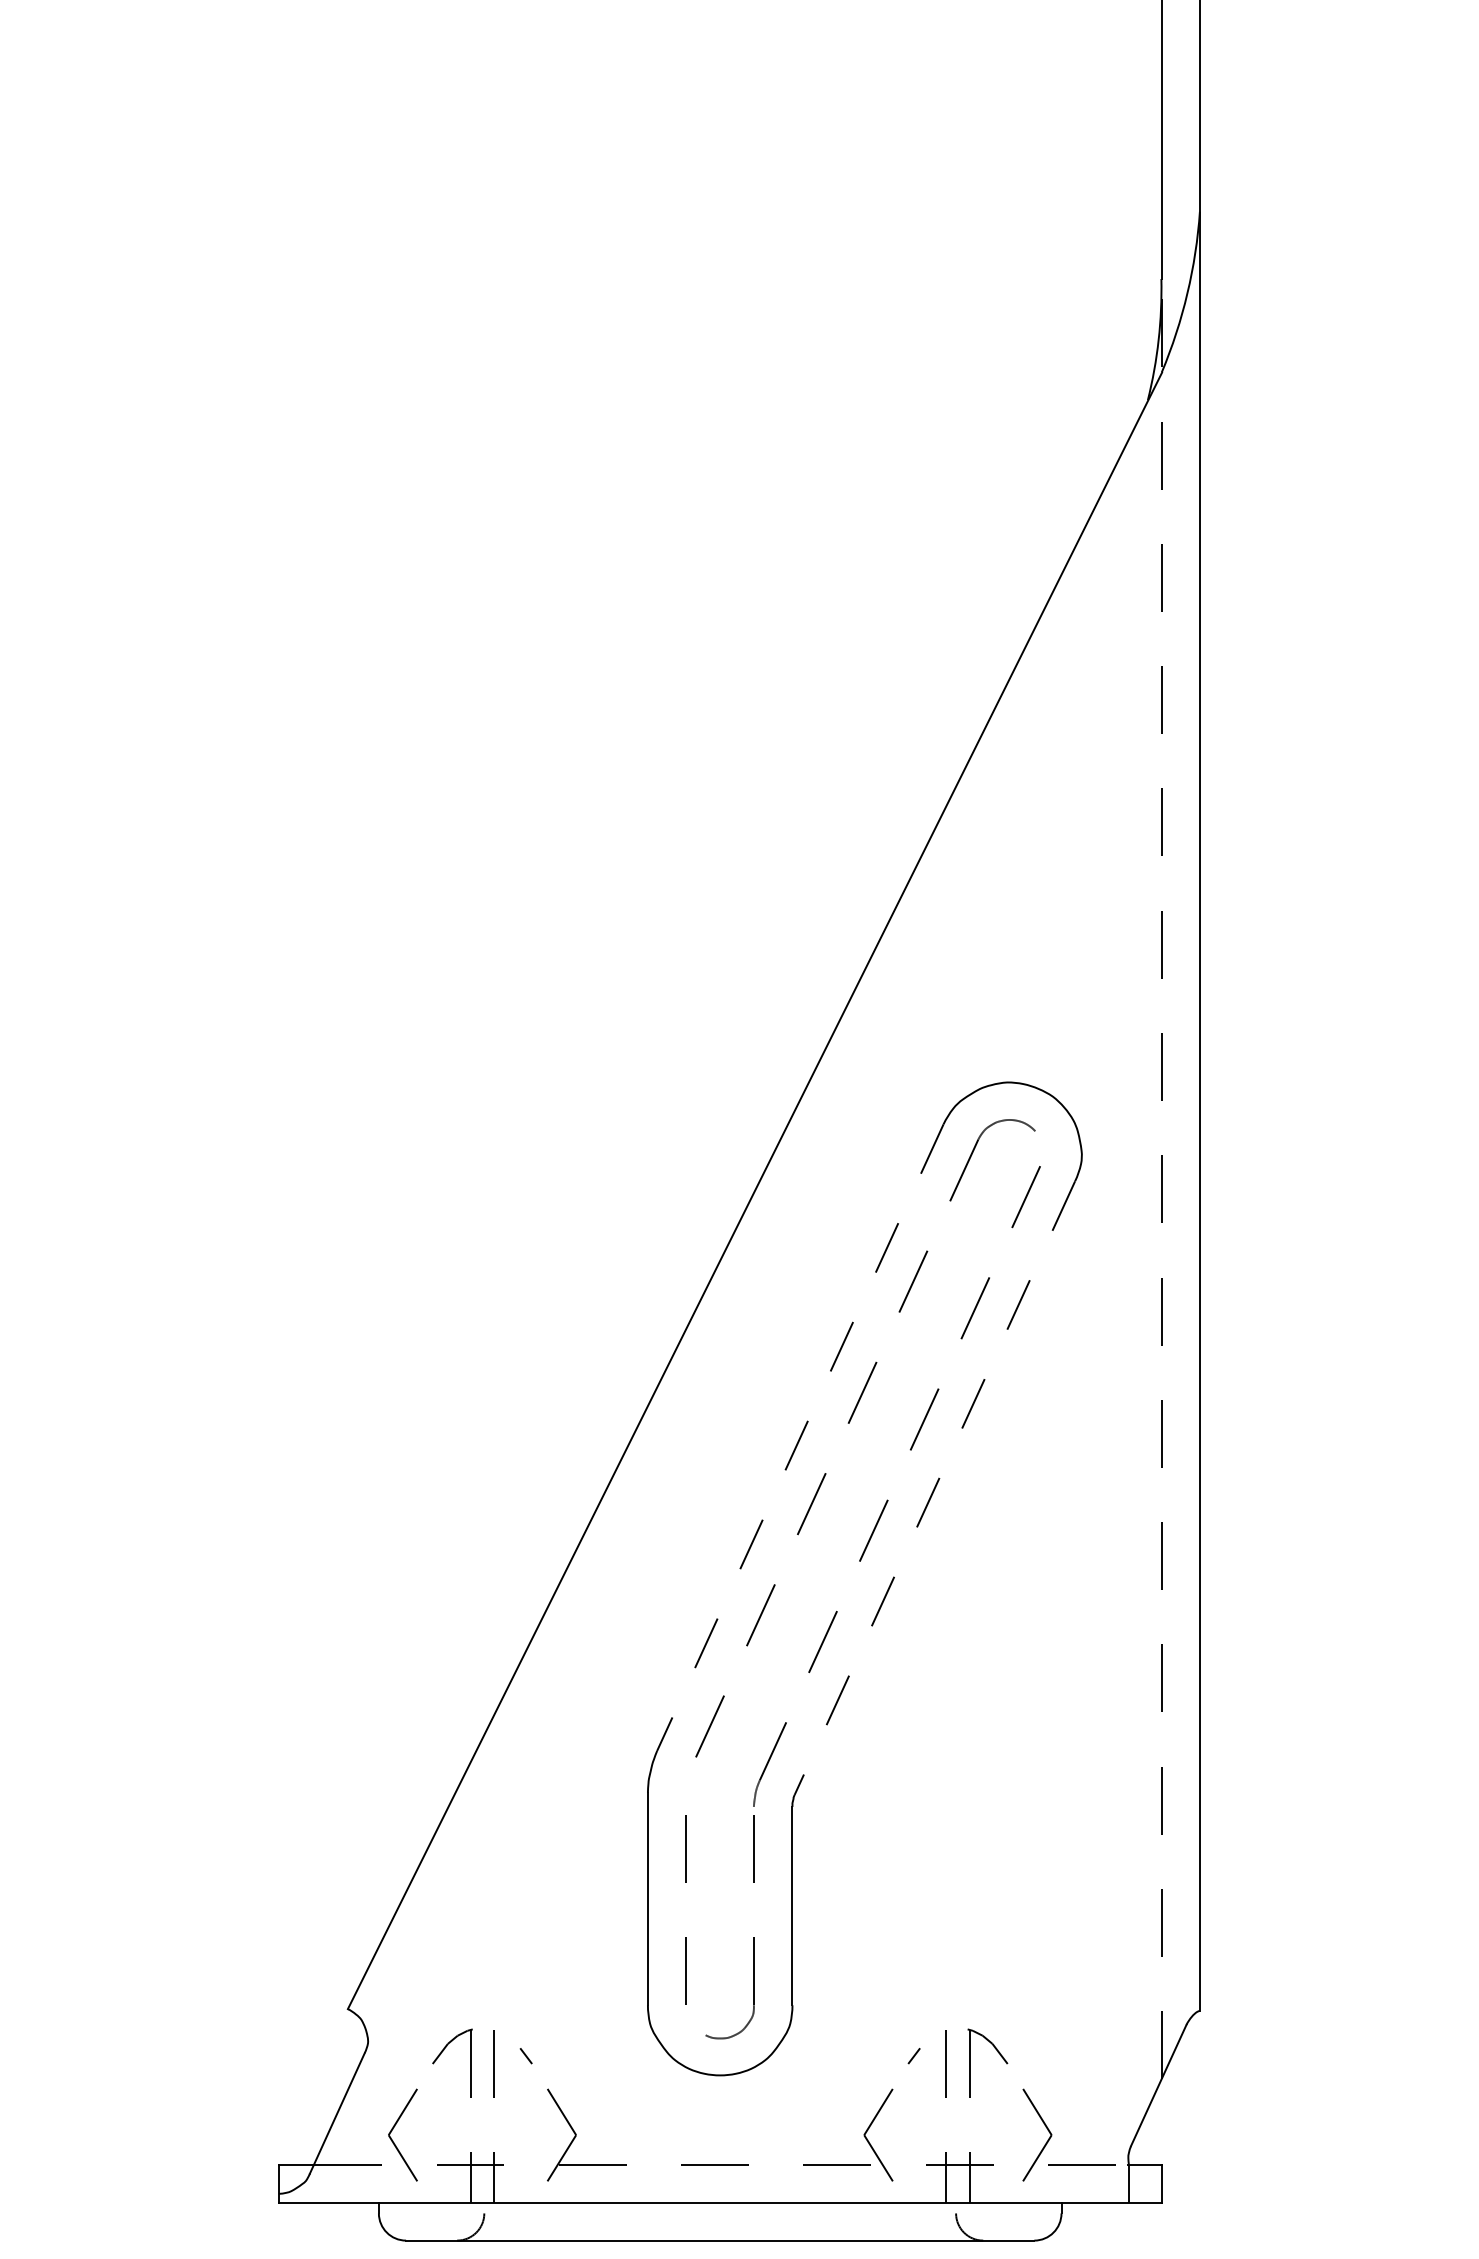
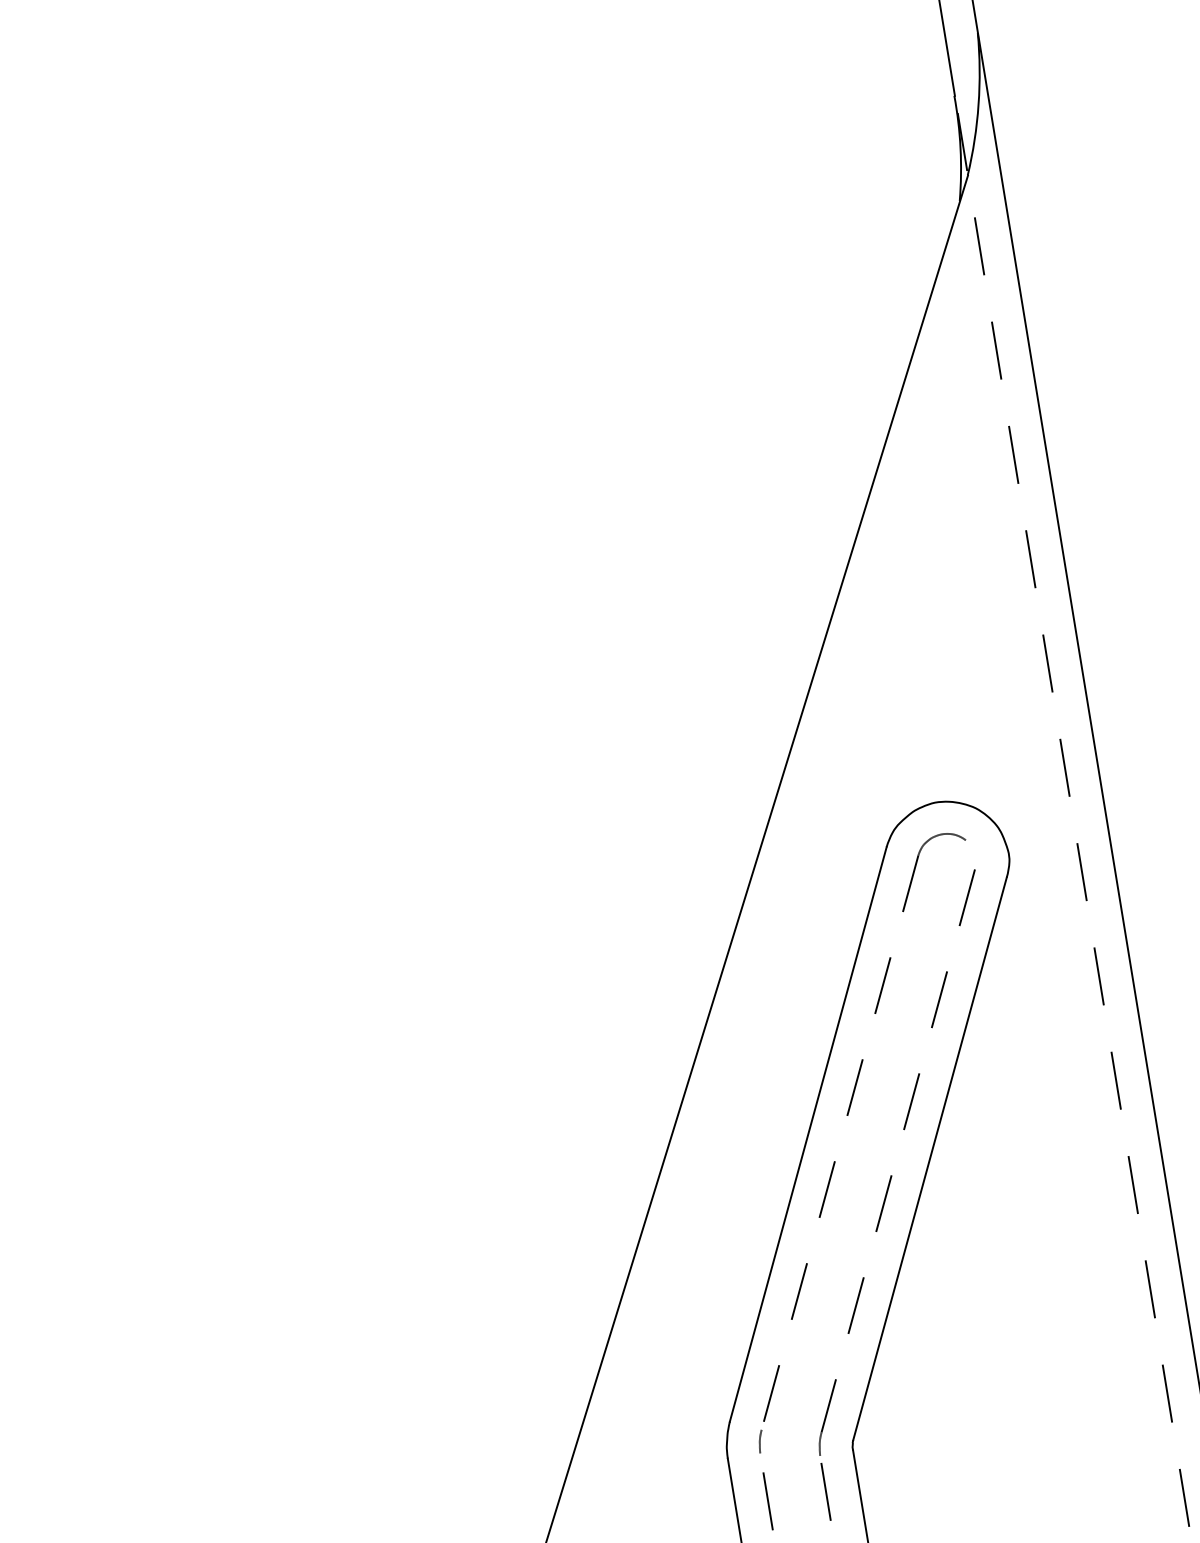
line: (800, 1438) -> (808, 1135), dashed -> solid
line: (934, 1488) -> (929, 1159), dashed -> solid
curve: (688, 1779) -> (760, 1441), added

